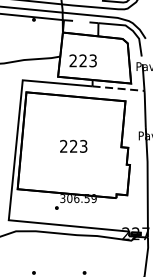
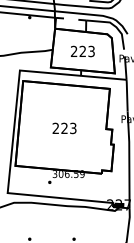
text: (82, 60) -> (82, 51), moved
line: (118, 88) -> (103, 77), dashed -> solid

